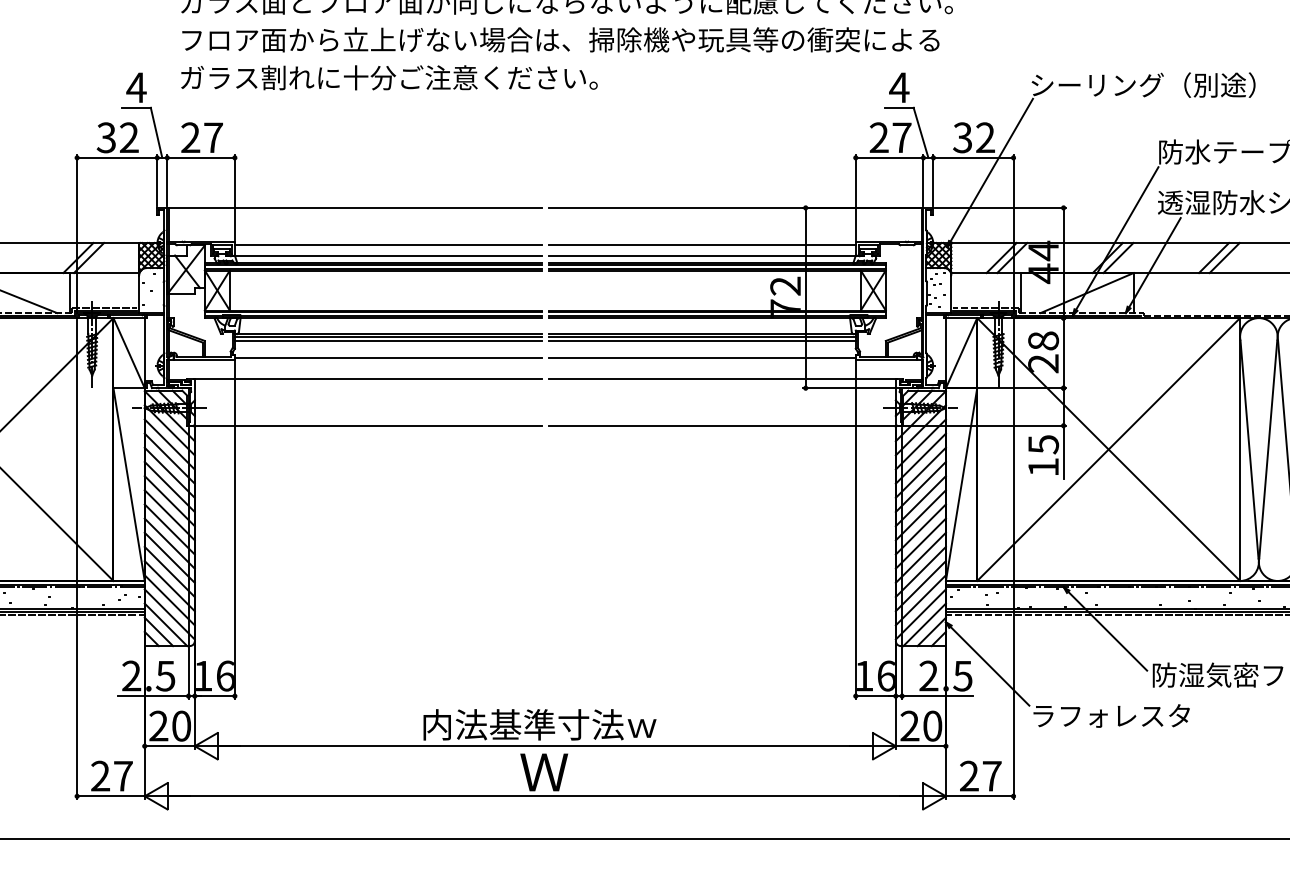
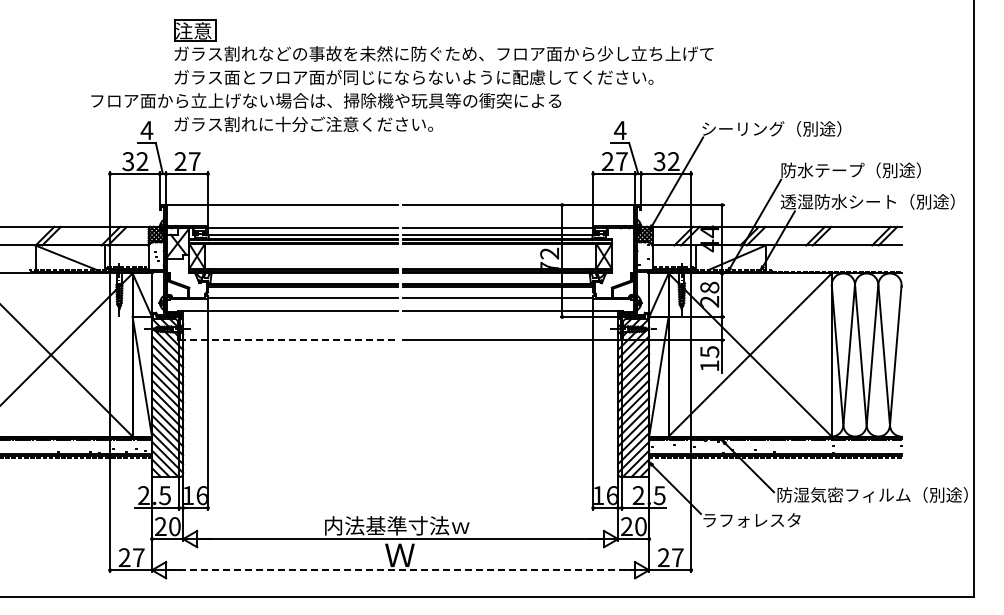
text: (561, 39) -> (326, 100), moved
line: (364, 426) -> (288, 340), solid -> dashed
line: (546, 796) -> (401, 570), solid -> dashed

